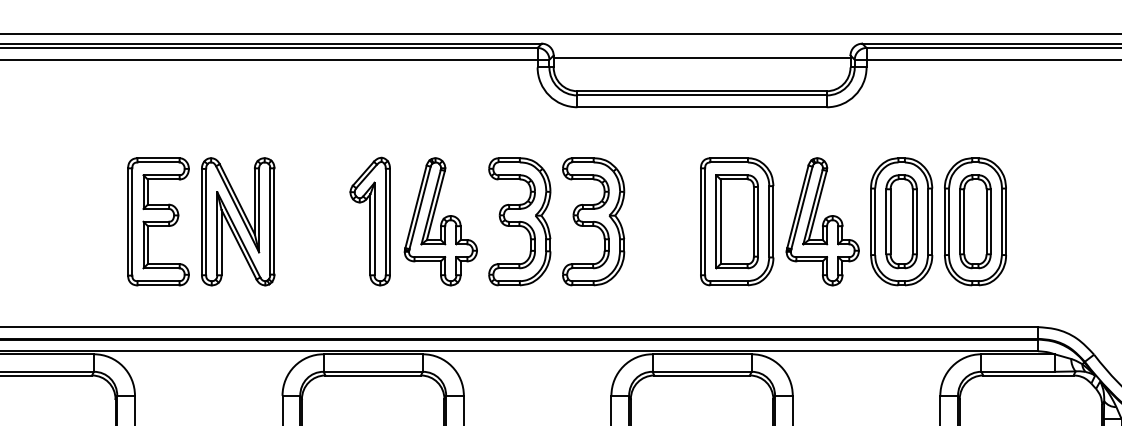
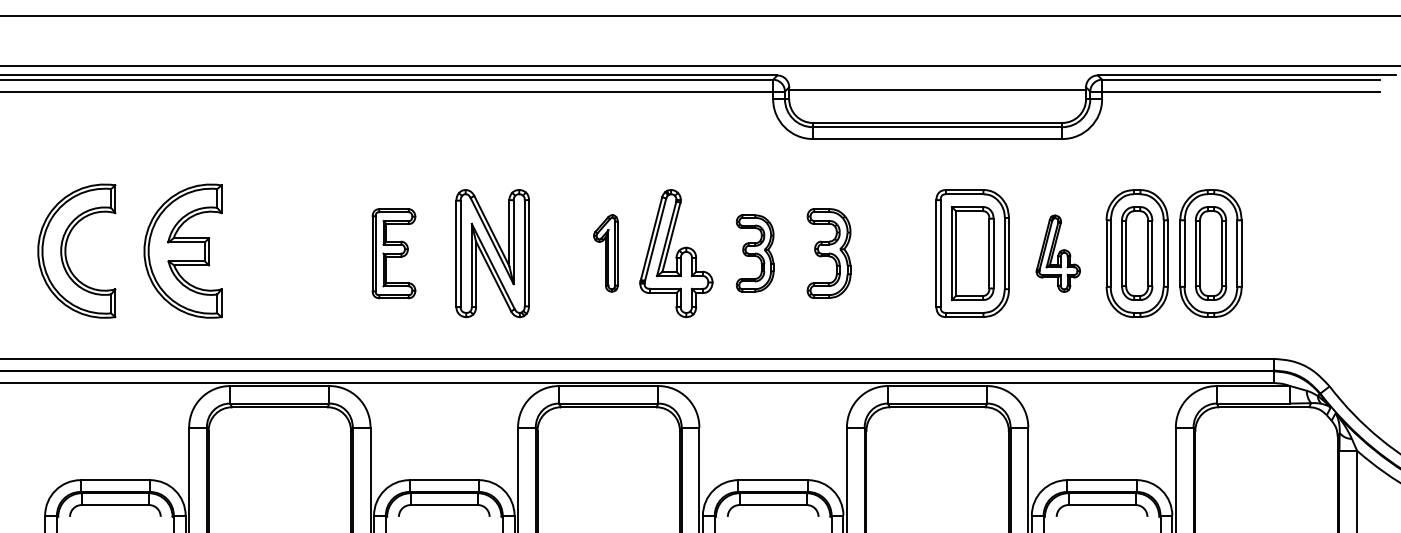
part: (157, 221) -> (393, 253), size x0.7
part: (237, 221) -> (492, 253), moved
part: (369, 221) -> (605, 253), size x0.6
part: (518, 221) -> (754, 253), size x0.6
part: (592, 221) -> (828, 253), size x0.7
part: (822, 221) -> (1058, 253), size x0.6

